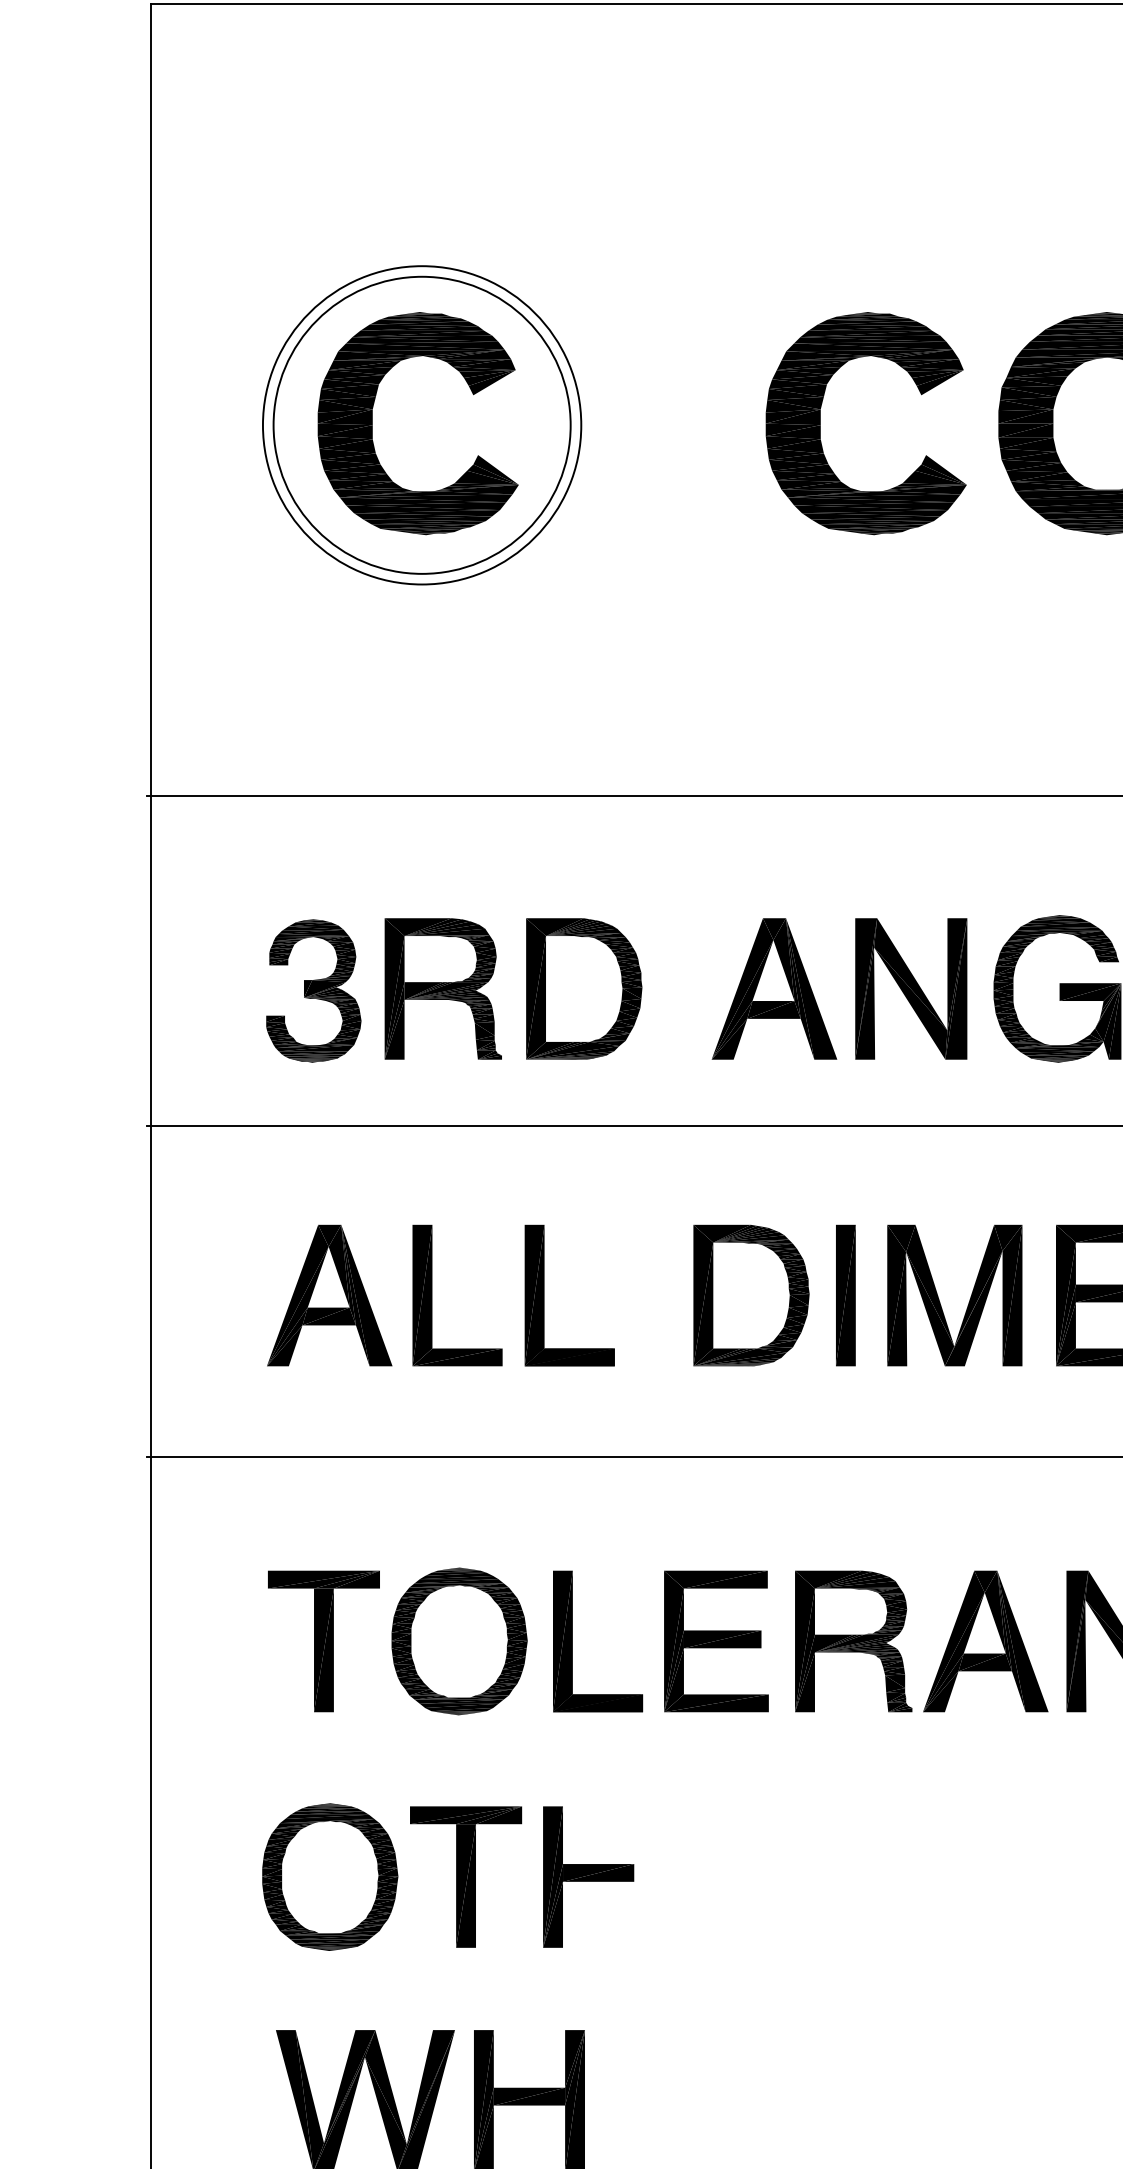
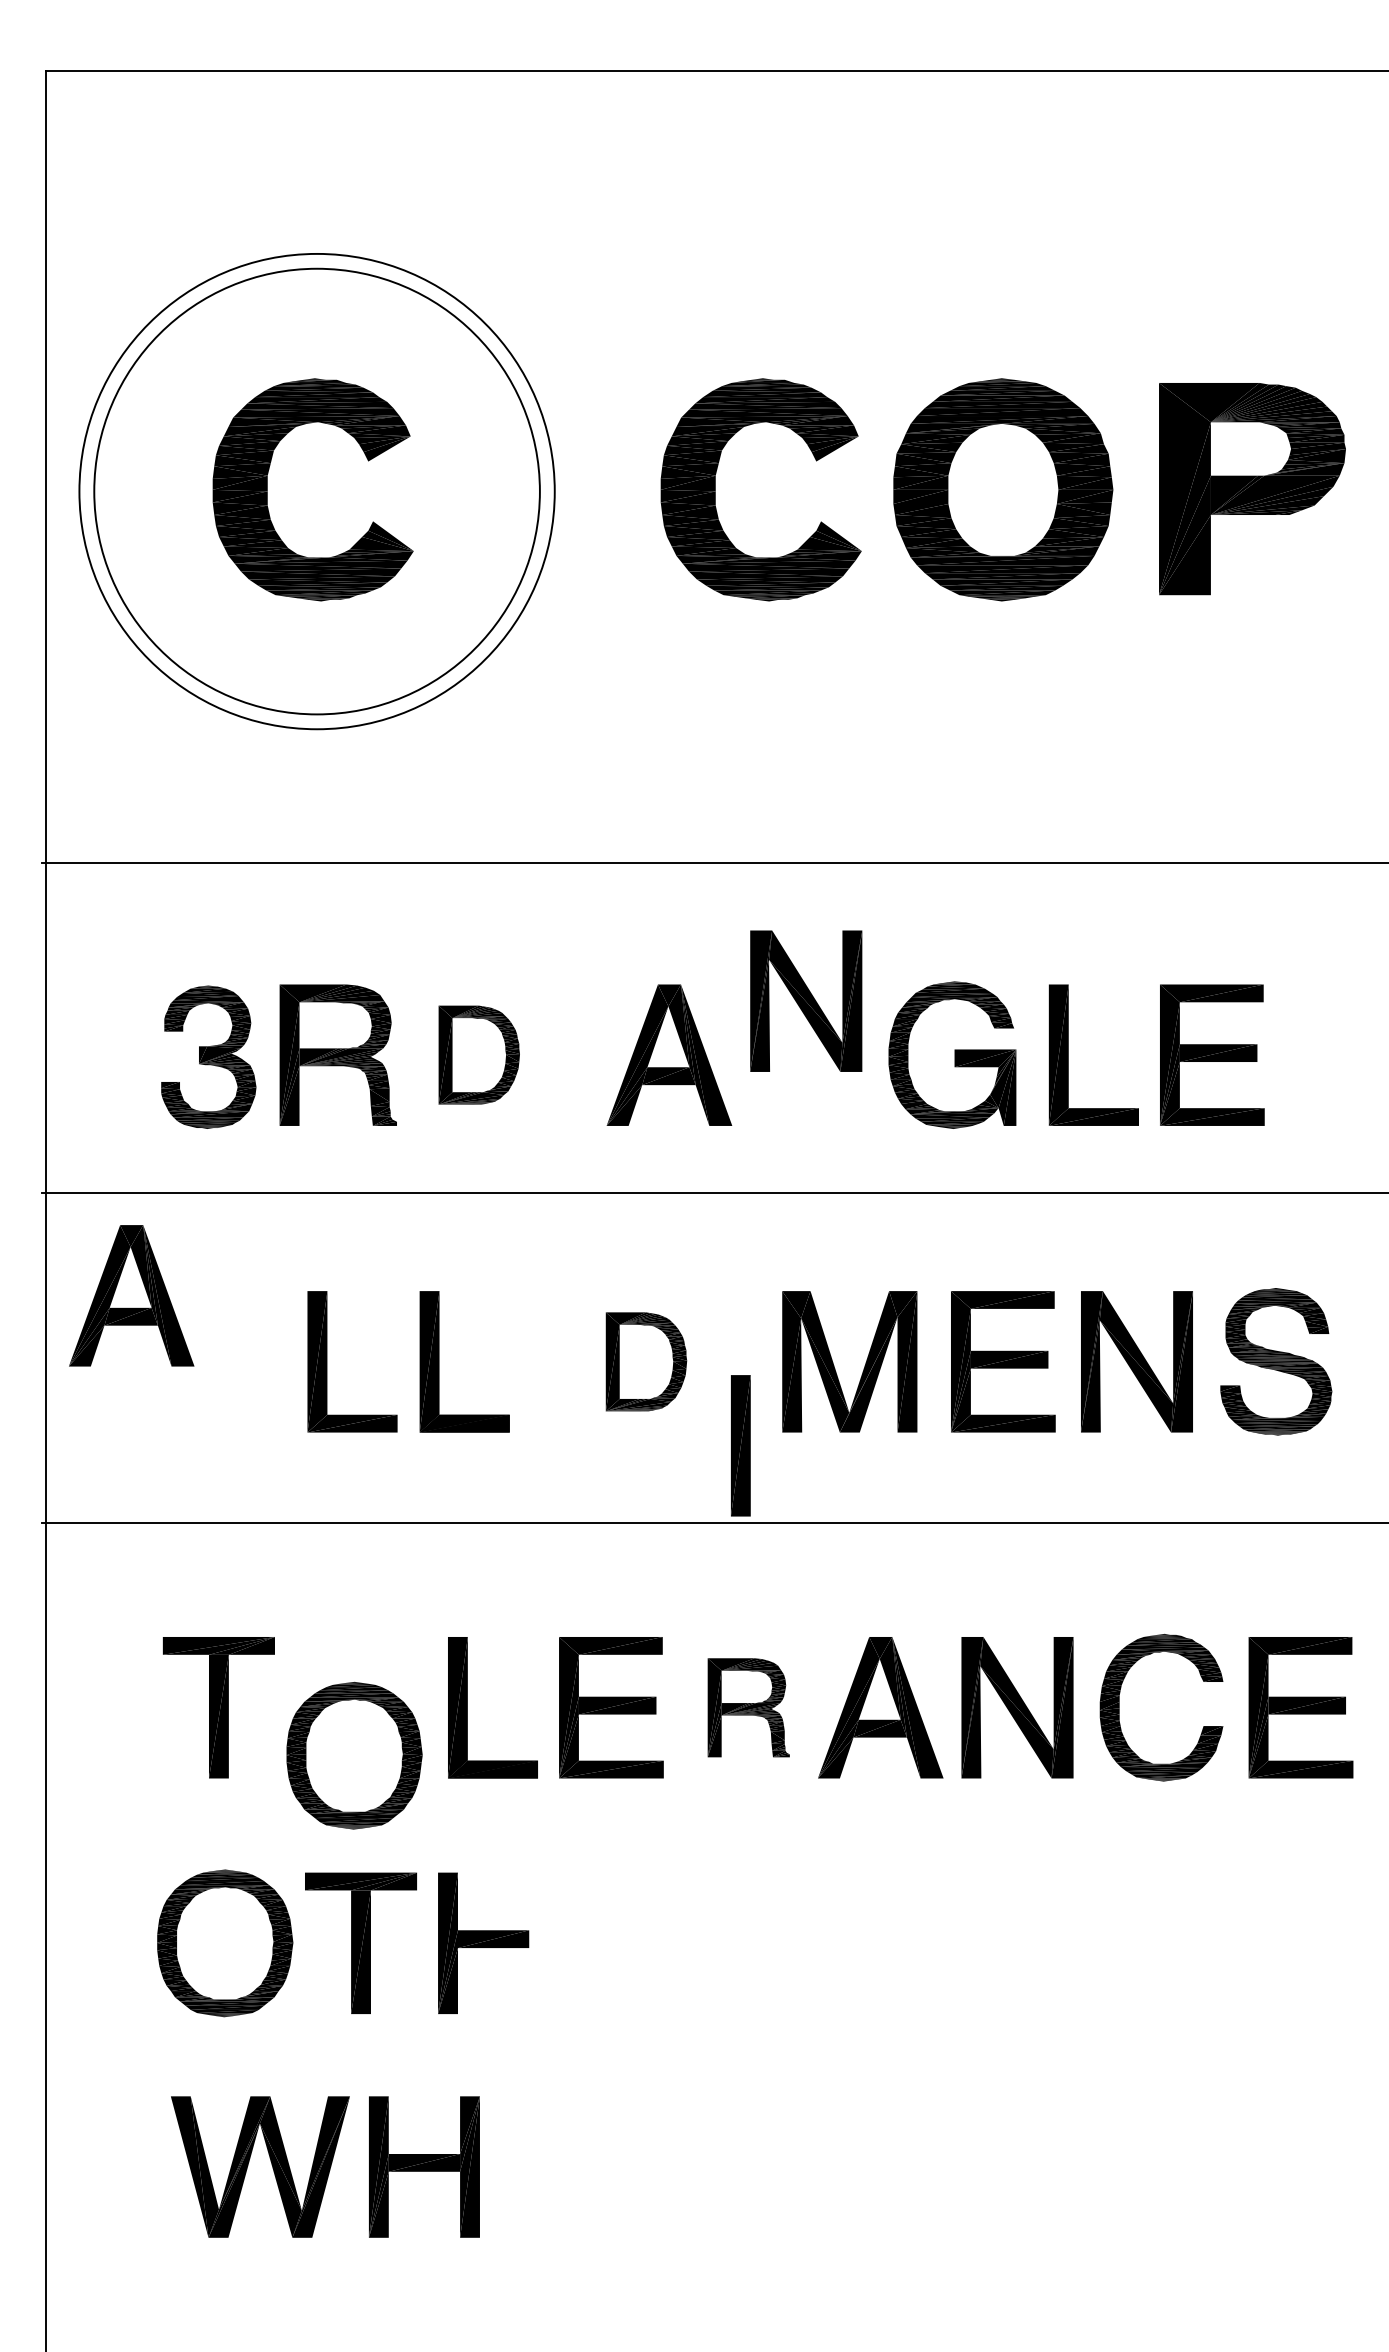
circle: (421, 425) -> (316, 491), size x1.4
circle: (421, 425) -> (316, 491), size x1.6
part: (584, 988) -> (479, 1054), size x0.7
part: (911, 988) -> (806, 1000), moved
part: (329, 1295) -> (131, 1295), moved
part: (751, 1295) -> (646, 1361), size x0.7
part: (845, 1295) -> (740, 1445), moved
part: (459, 1641) -> (354, 1755), moved
part: (853, 1641) -> (748, 1707), size x0.7

